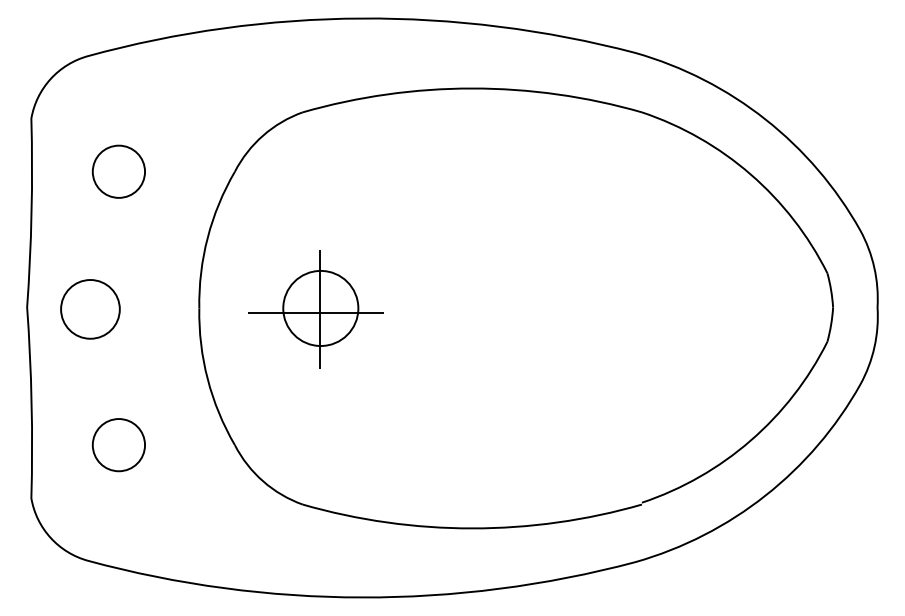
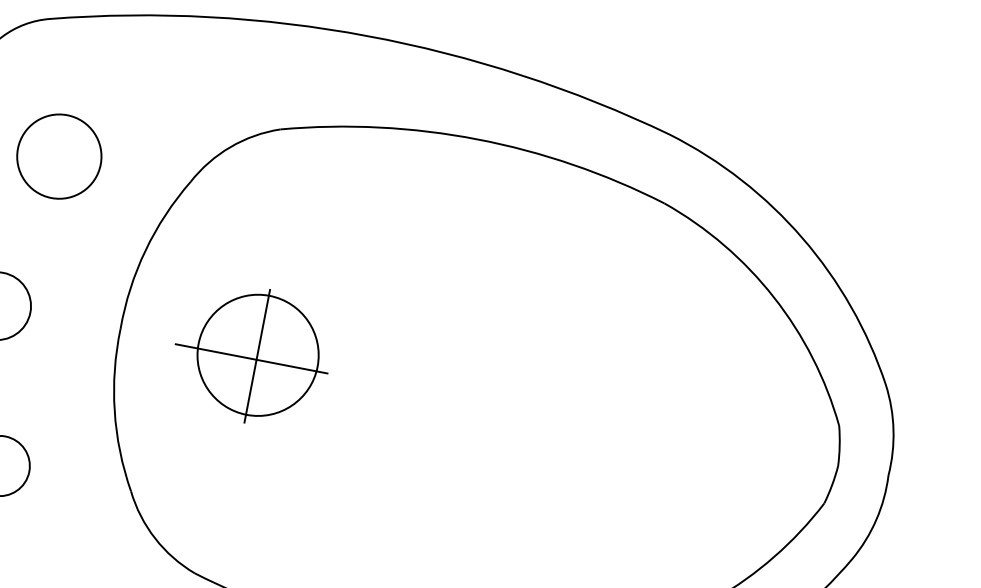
circle: (118, 171) -> (58, 156), size x1.4
circle: (320, 308) -> (257, 355), size x1.4

